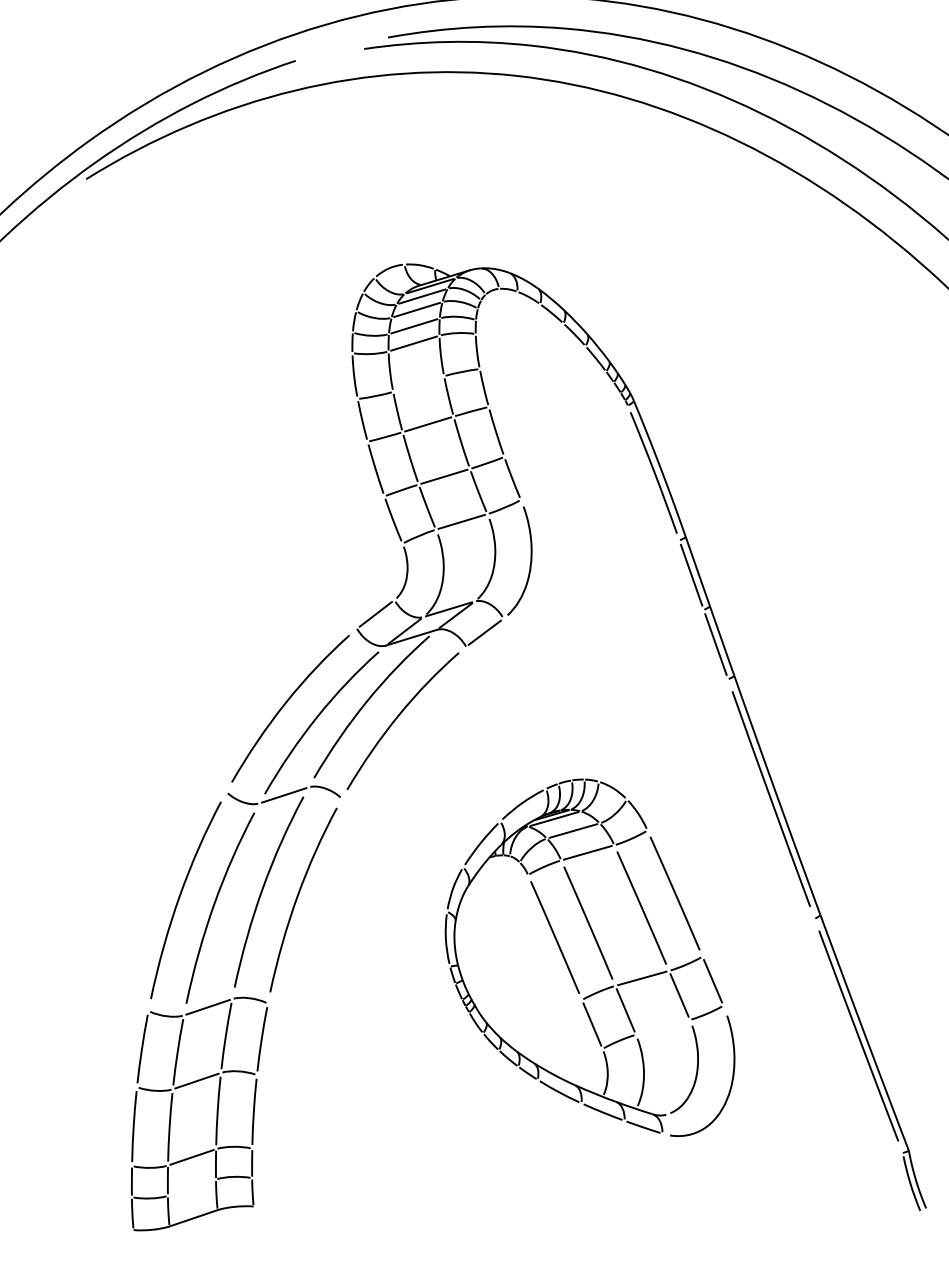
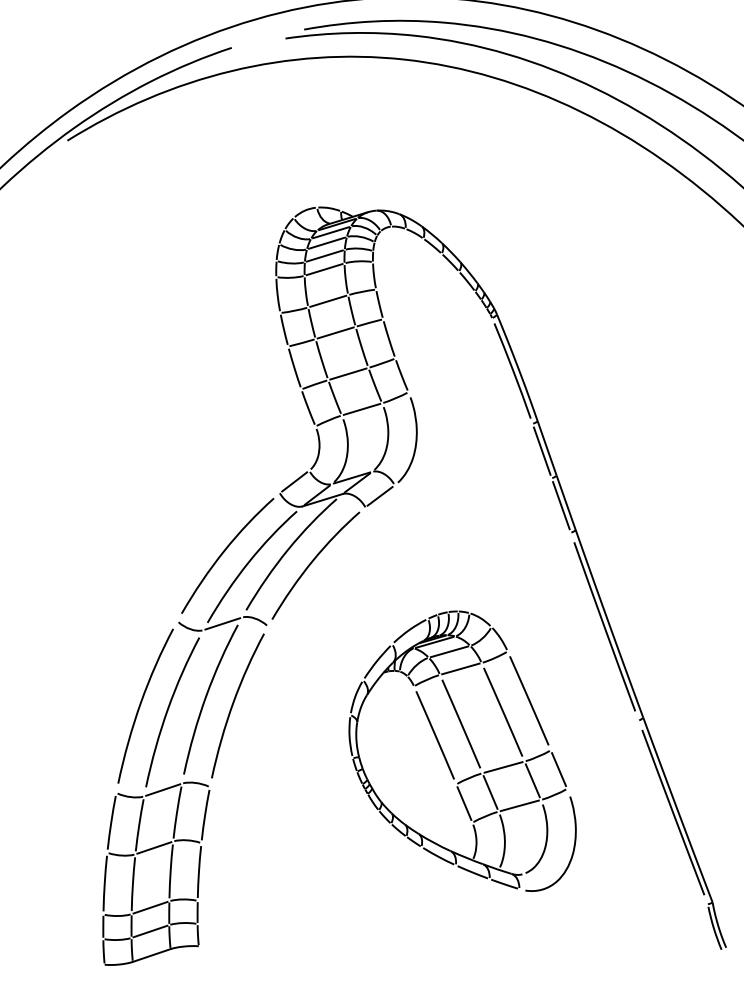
line: (418, 384) -> (328, 301), added
line: (662, 1027) -> (519, 805), added
line: (191, 1187) -> (150, 931), added

